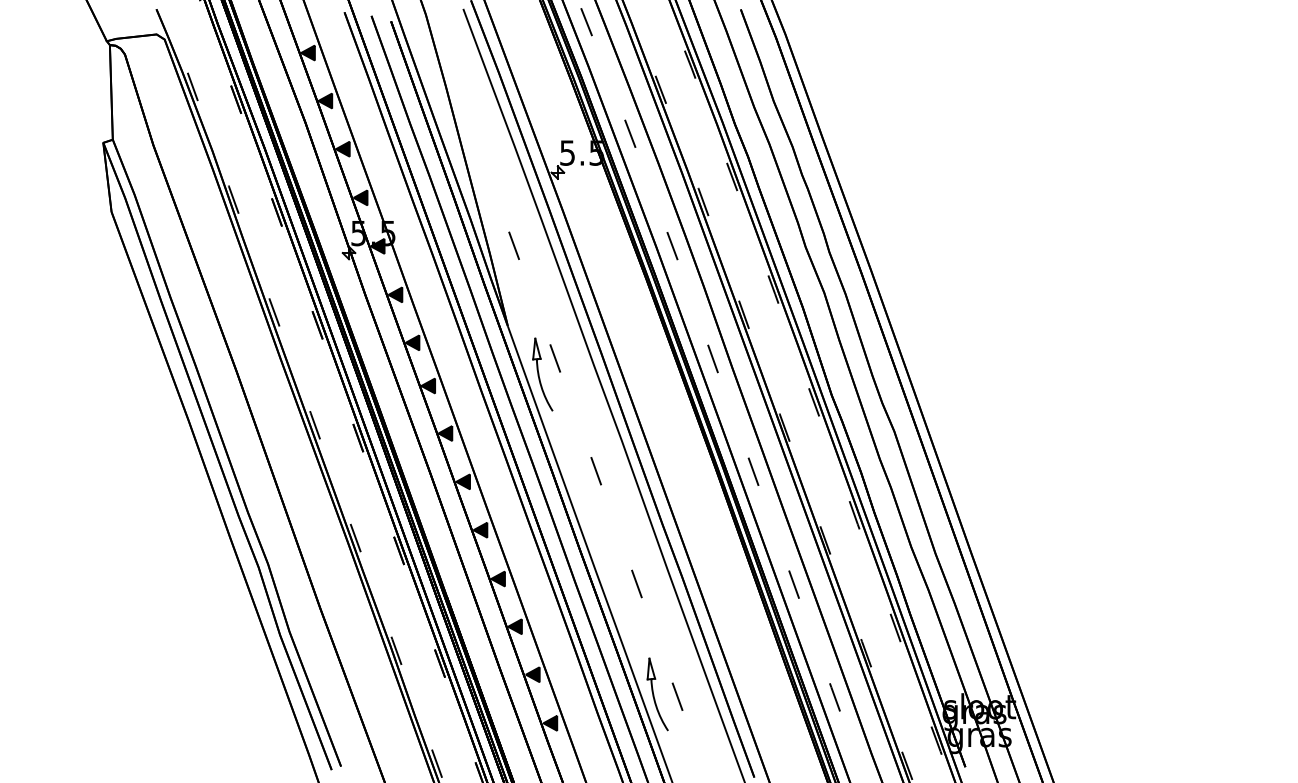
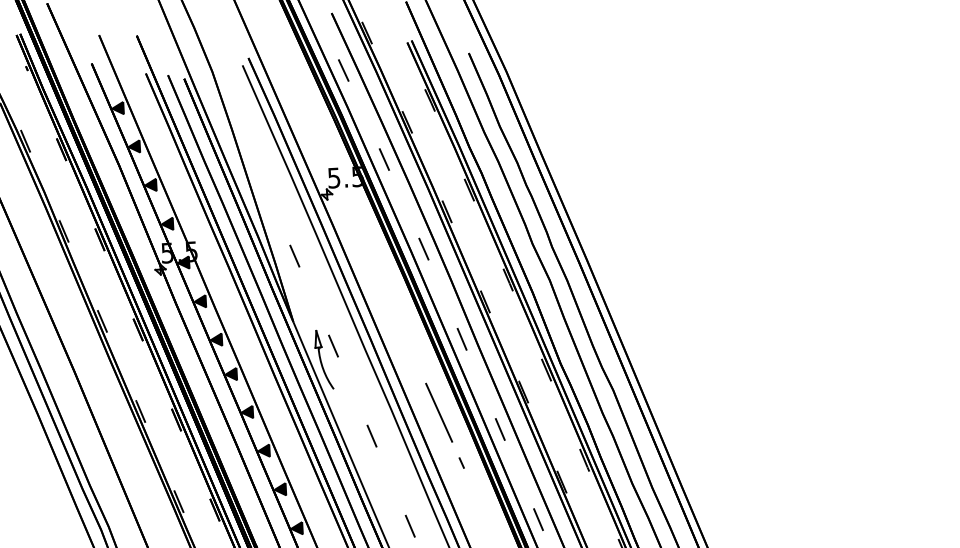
line: (686, 463) -> (445, 425), added

